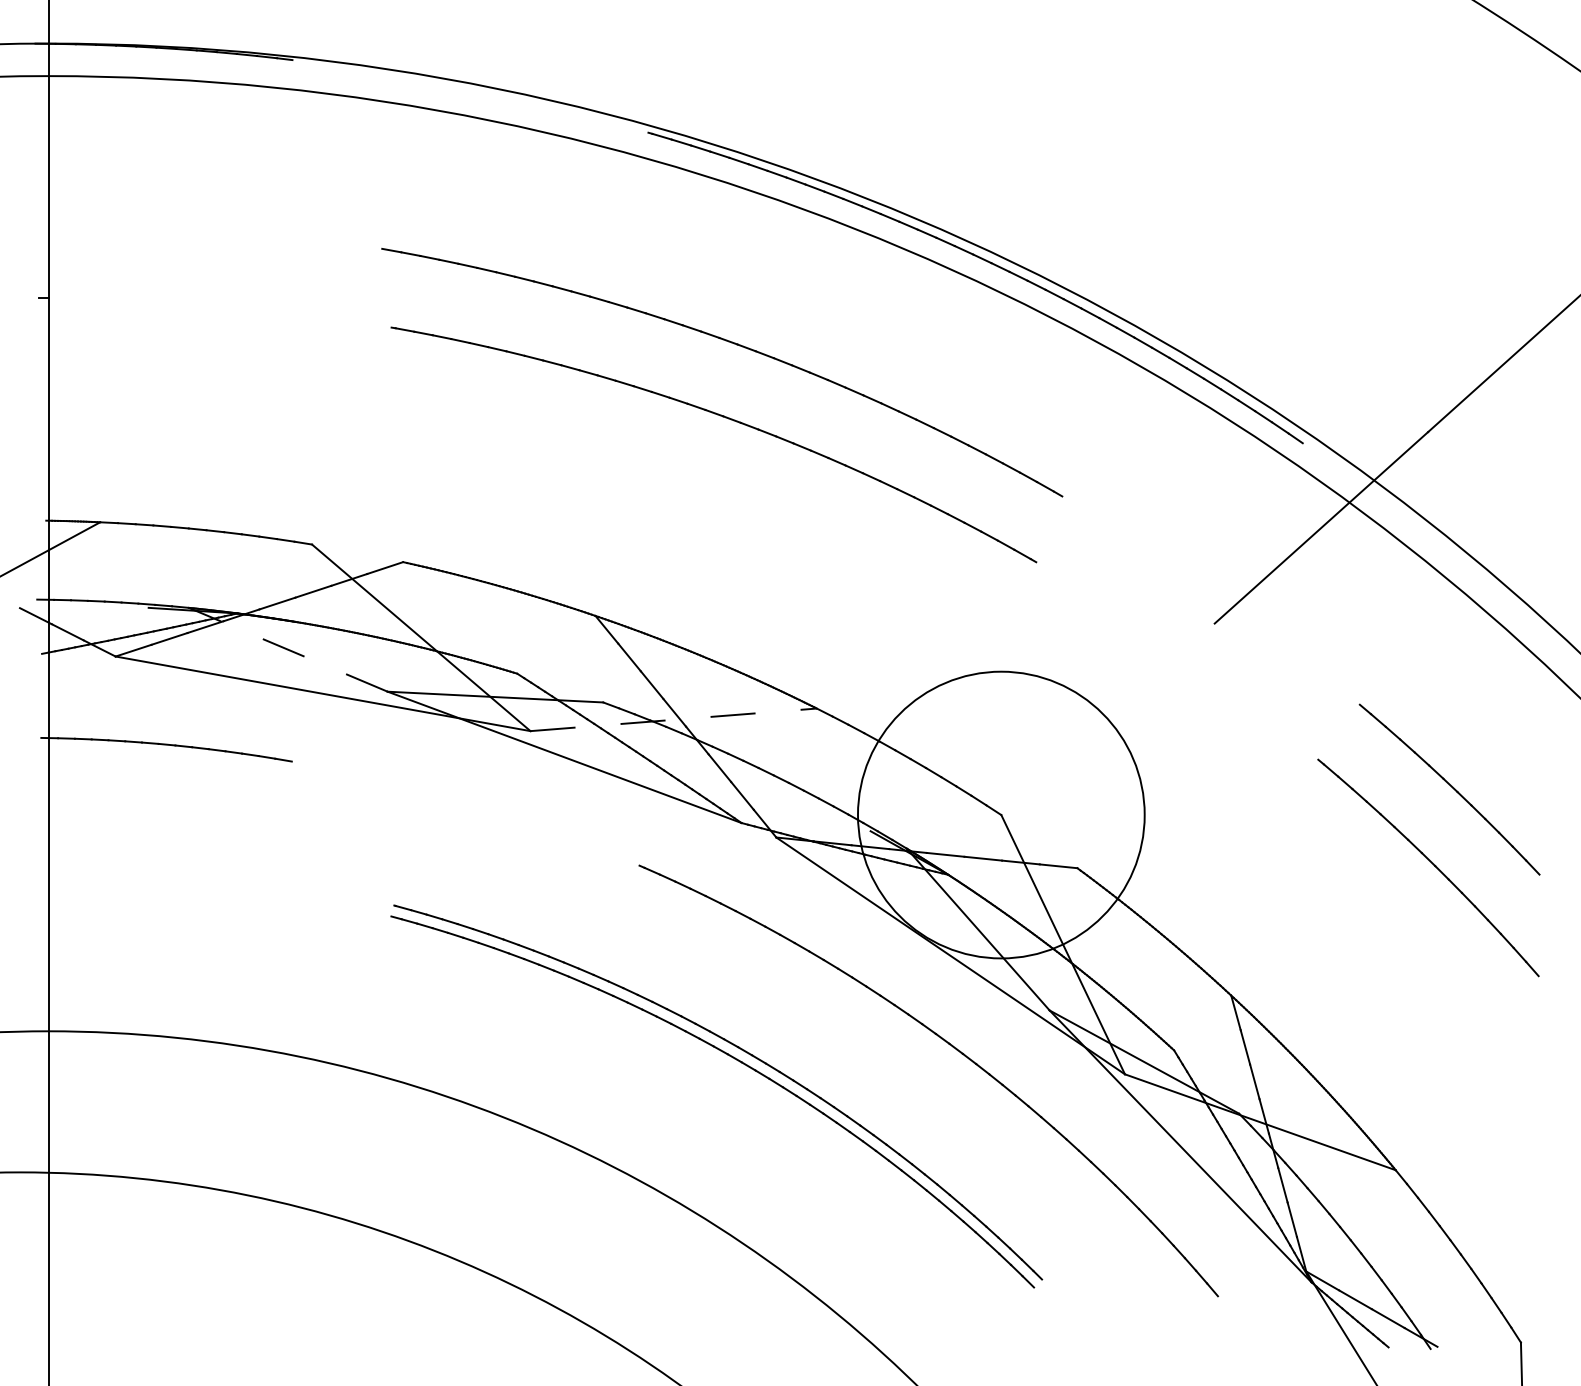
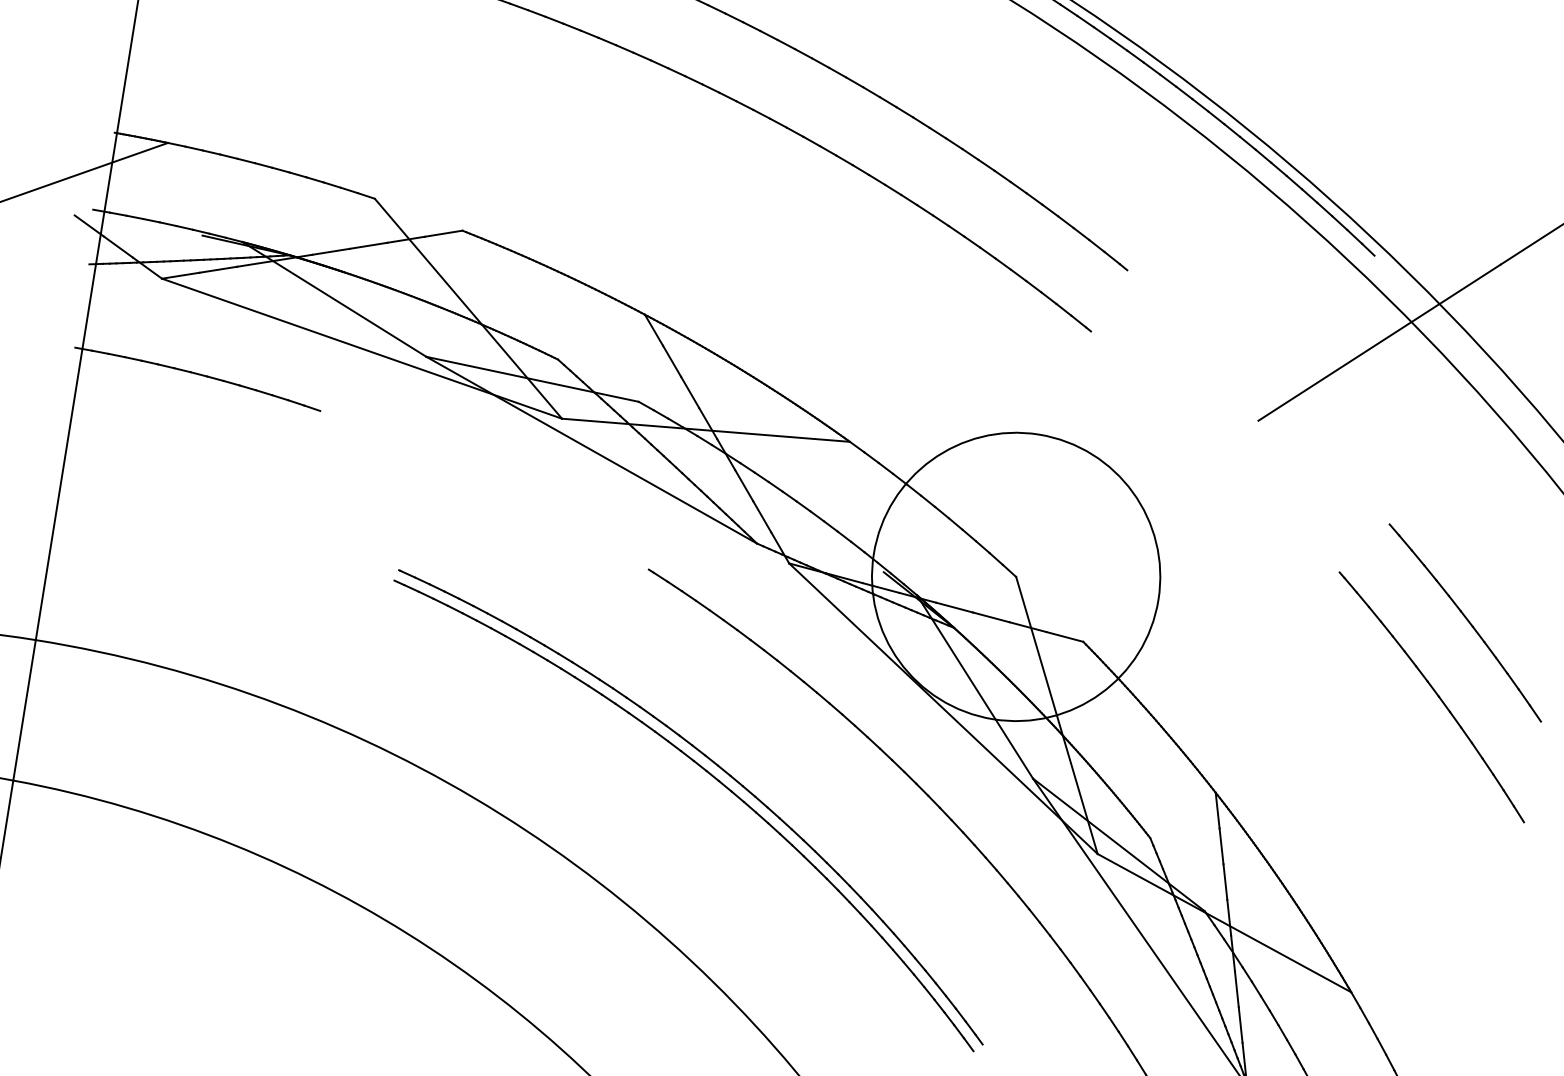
line: (288, 649) -> (334, 299), dashed -> solid
line: (673, 719) -> (705, 429), dashed -> solid

